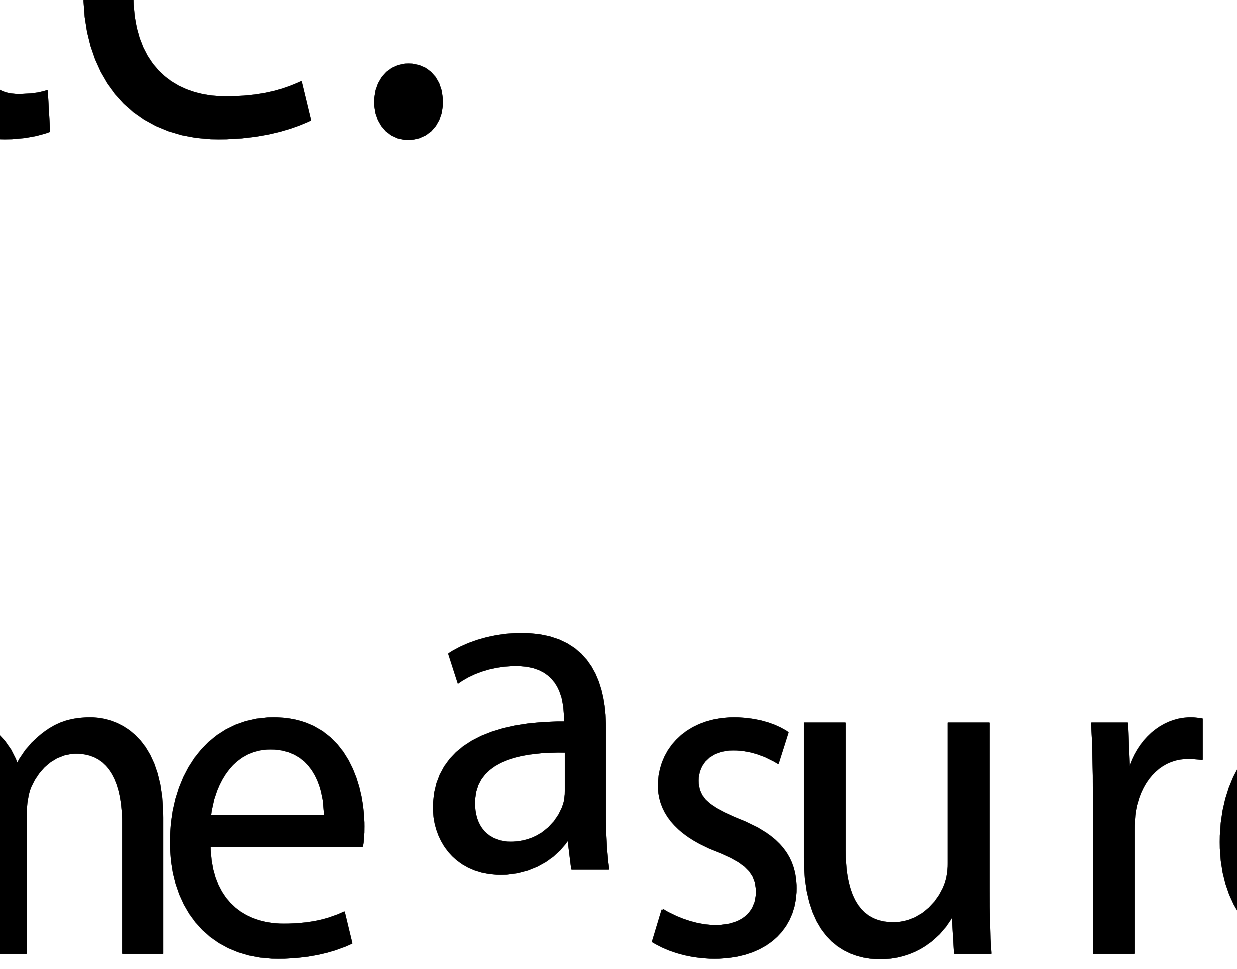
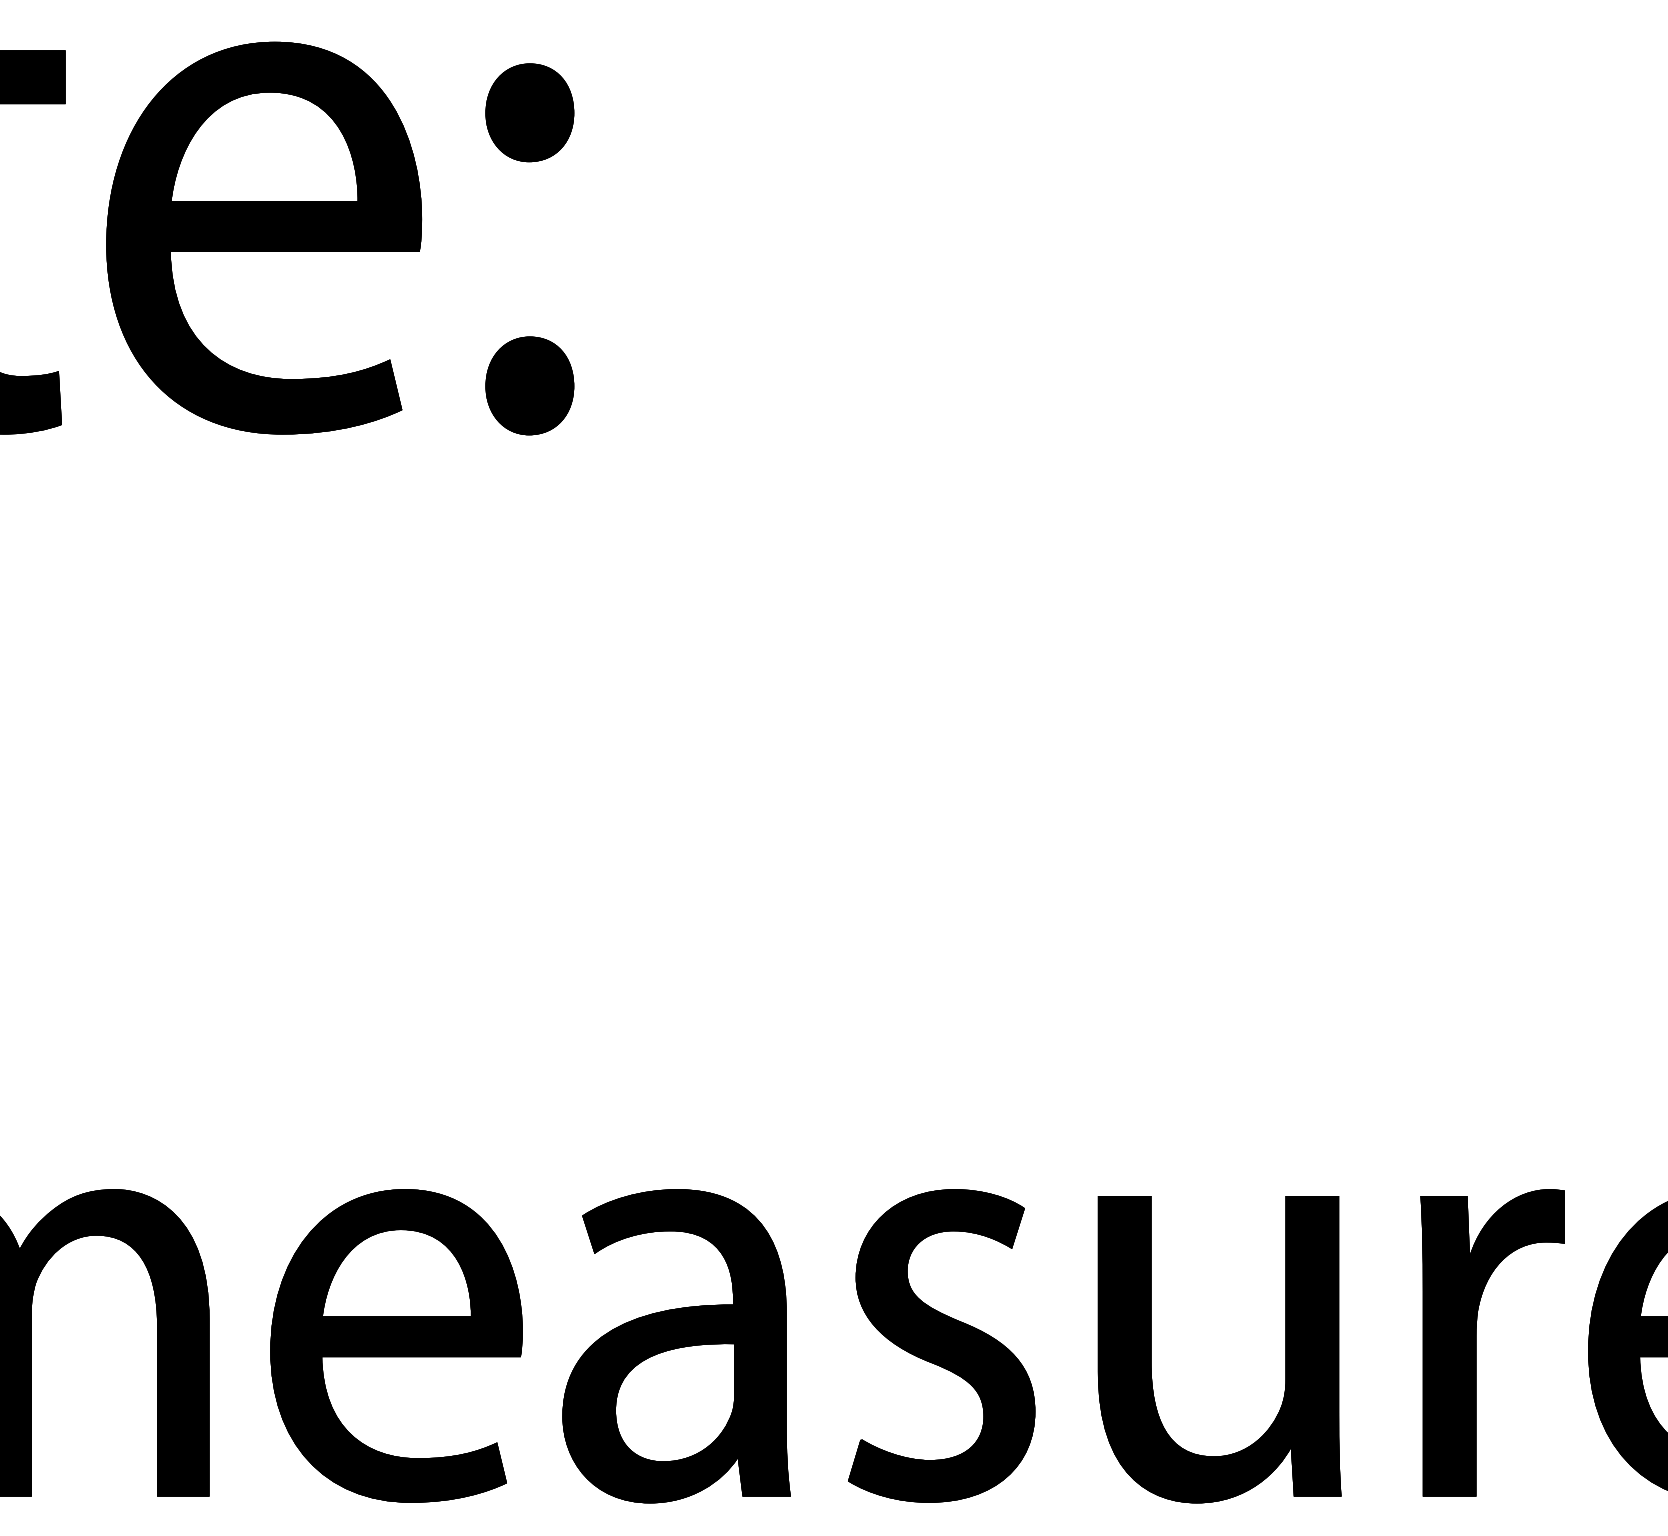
part: (520, 753) -> (676, 1346), moved
part: (267, 837) -> (396, 1345), moved
part: (948, 840) -> (1285, 1349), moved

